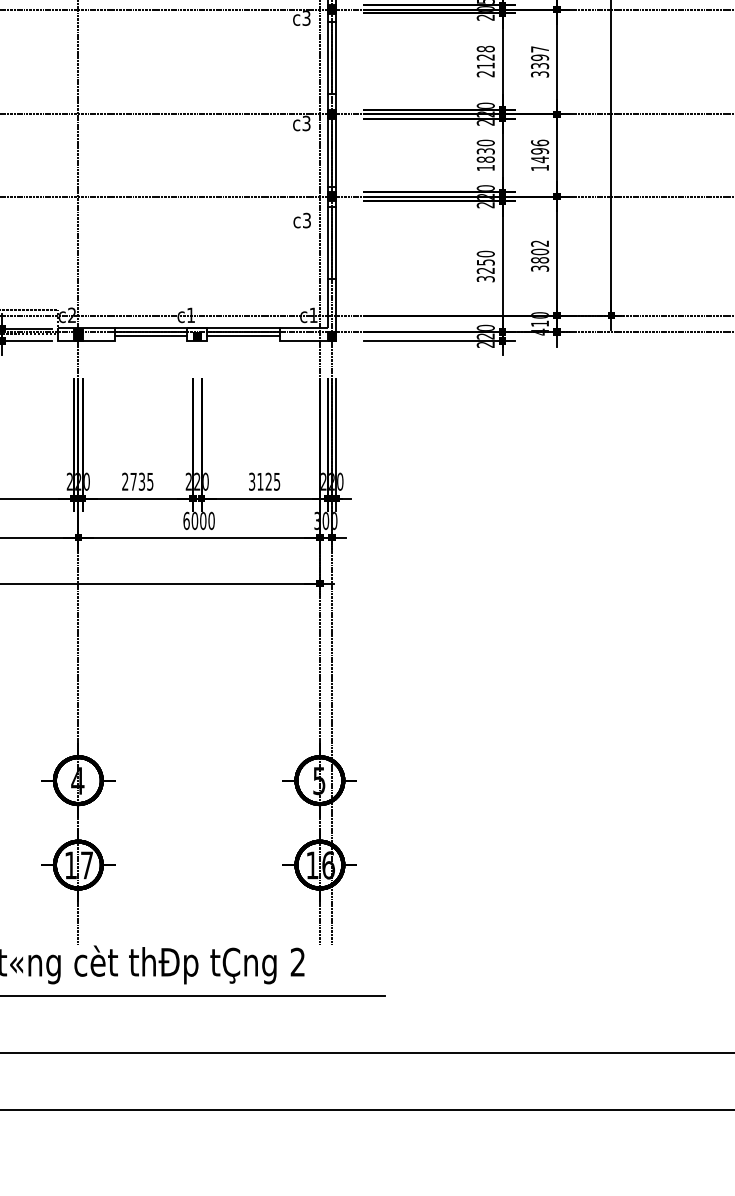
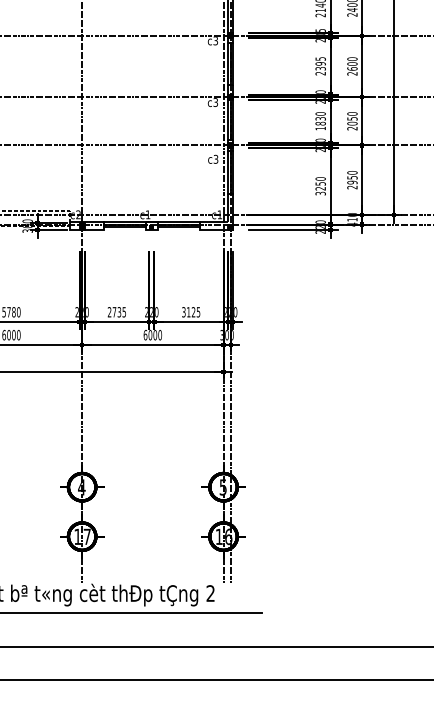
text: (485, 56) -> (320, 63), 2128 -> 2395
text: (540, 61) -> (352, 66), 3397 -> 2600
text: (540, 155) -> (352, 121), 1496 -> 2050
text: (540, 256) -> (352, 180), 3802 -> 2950

